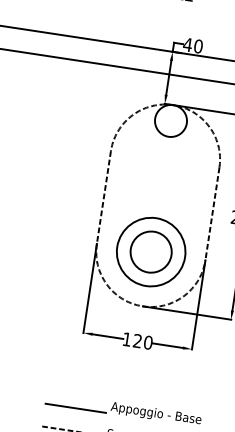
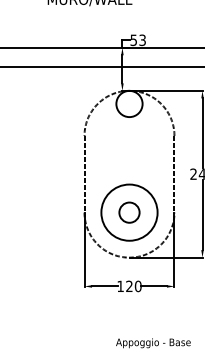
text: (193, 45) -> (138, 40), 40 -> 53
circle: (151, 251) -> (129, 212), size x0.6
line: (75, 408) -> (87, 348), removed

